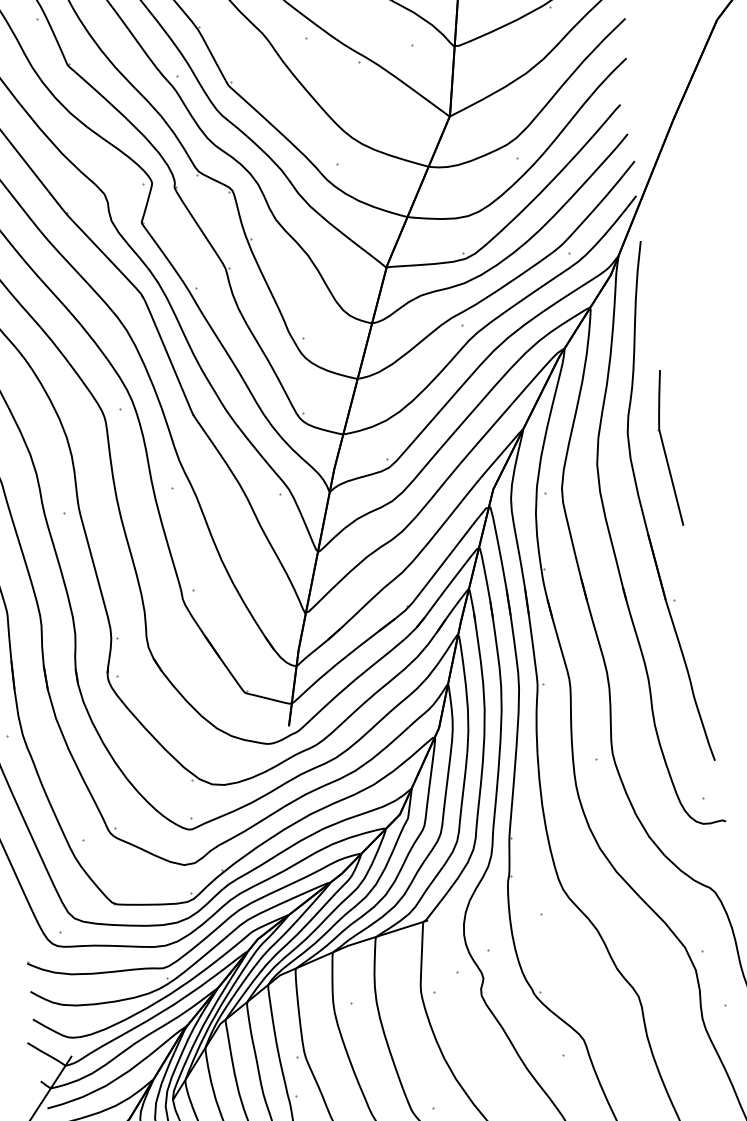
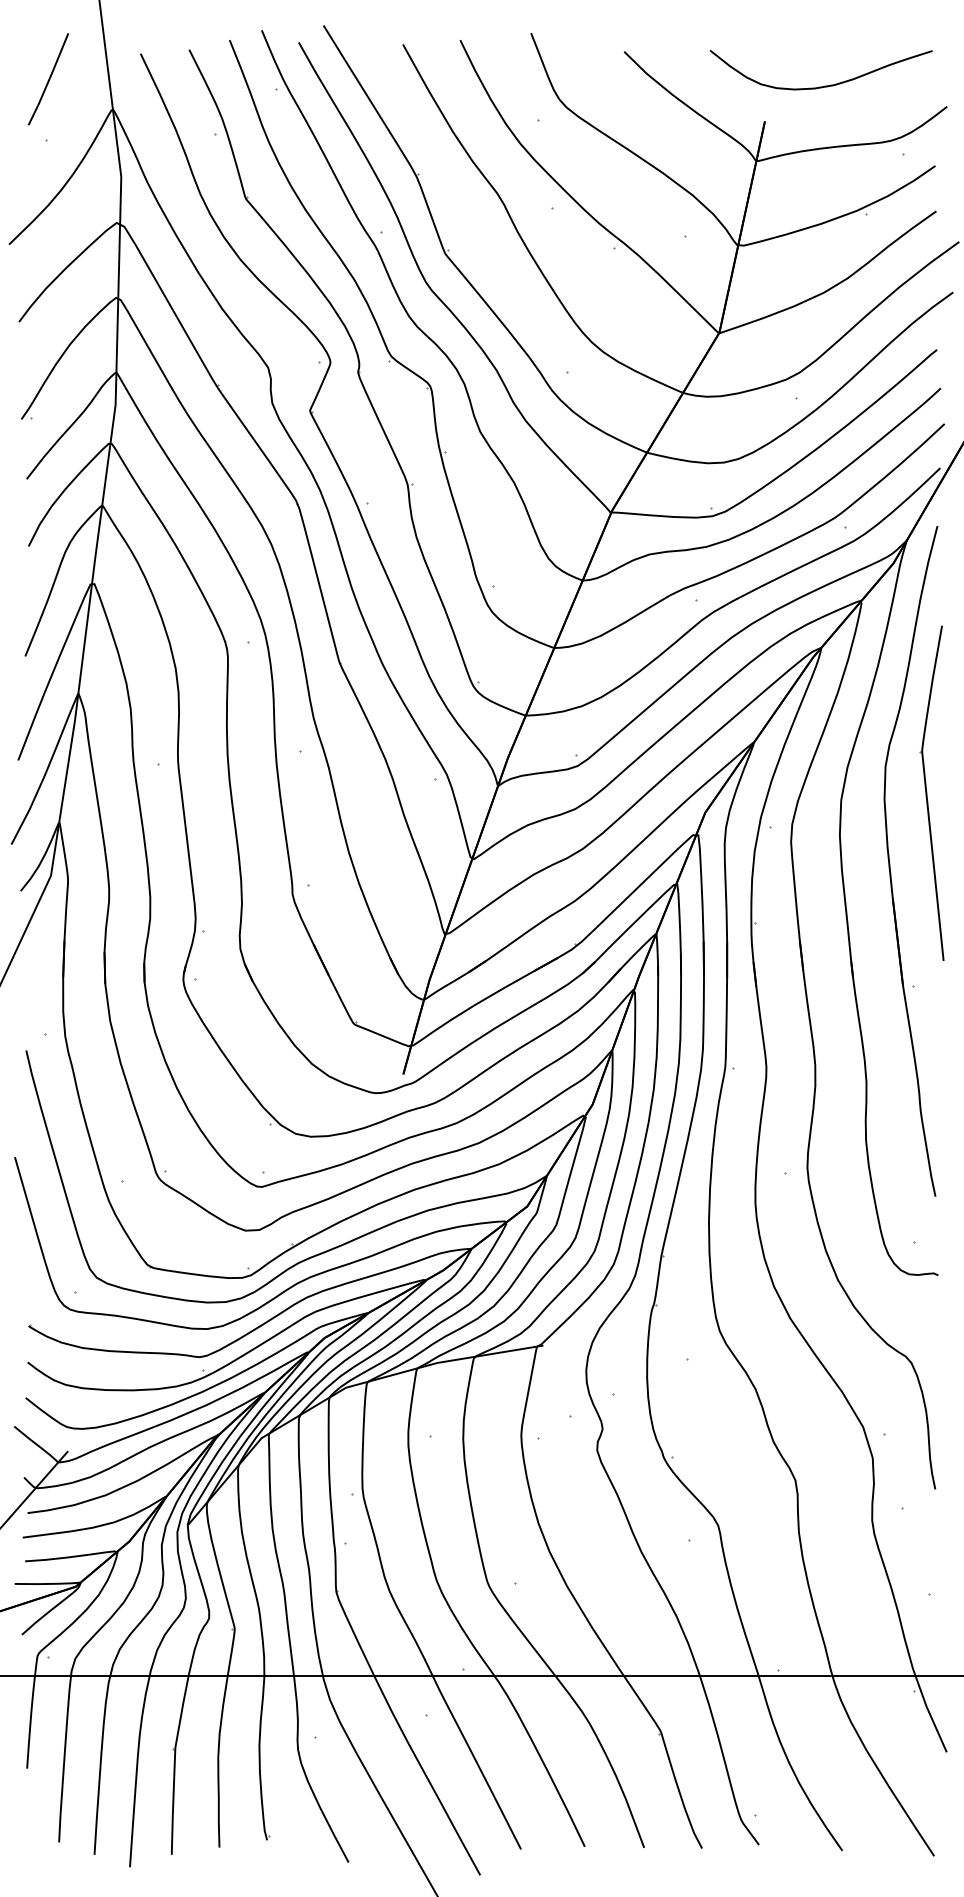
part: (666, 448) -> (931, 792), size x1.67

